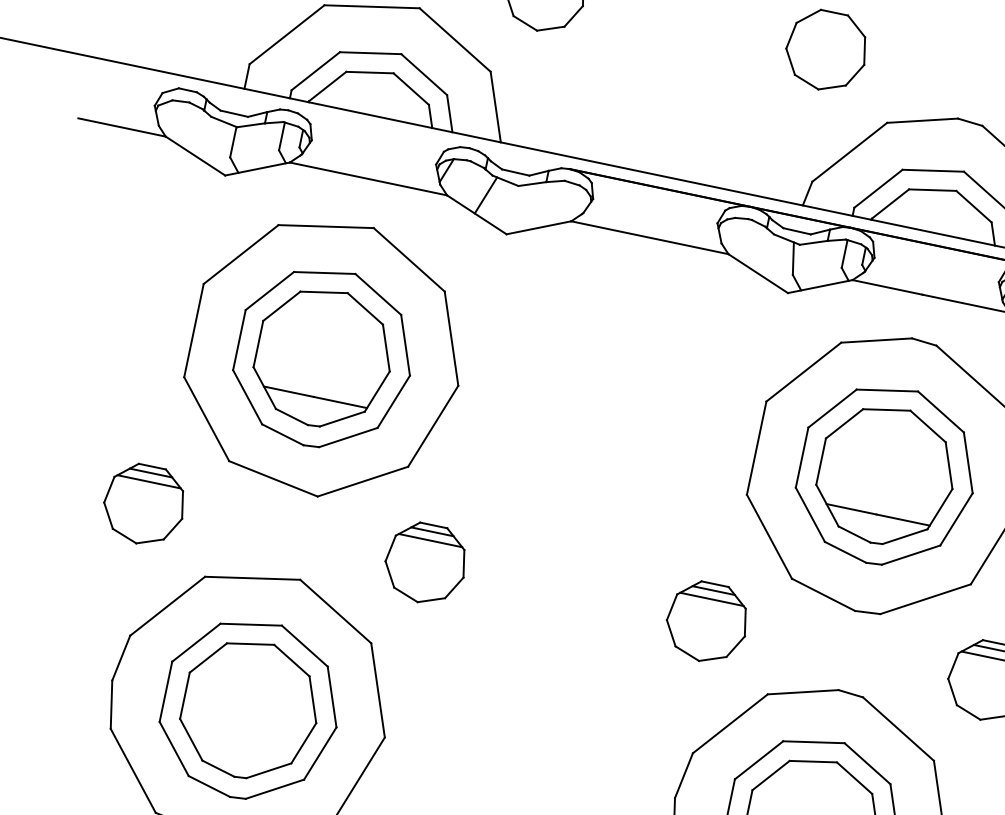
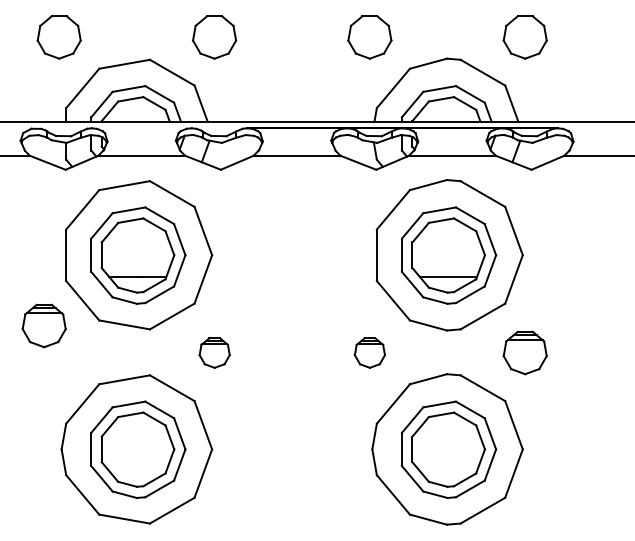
part: (143, 503) -> (43, 325), moved
part: (425, 562) -> (214, 352), size x0.7
part: (706, 621) -> (369, 352), size x0.7

